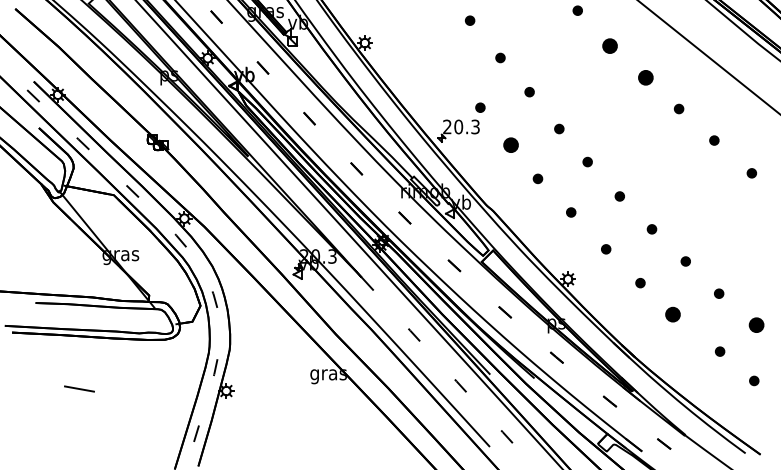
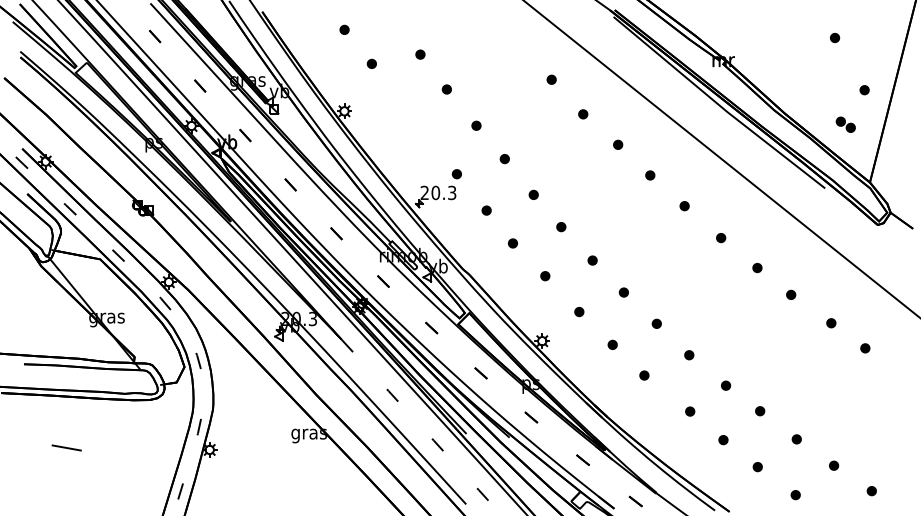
part: (610, 46) -> (583, 114), size x0.62
part: (646, 77) -> (618, 144), size x0.62
part: (510, 145) -> (486, 210), size x0.62
part: (673, 314) -> (644, 375), size x0.62
part: (757, 324) -> (726, 385), size x0.62

